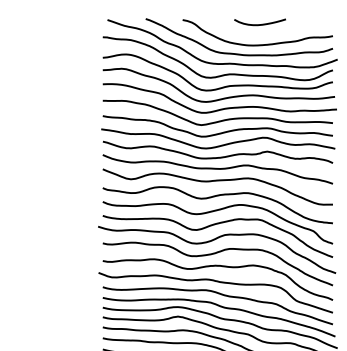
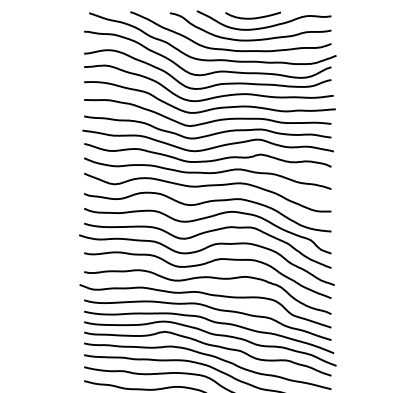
curve: (271, 32) -> (265, 26), added

